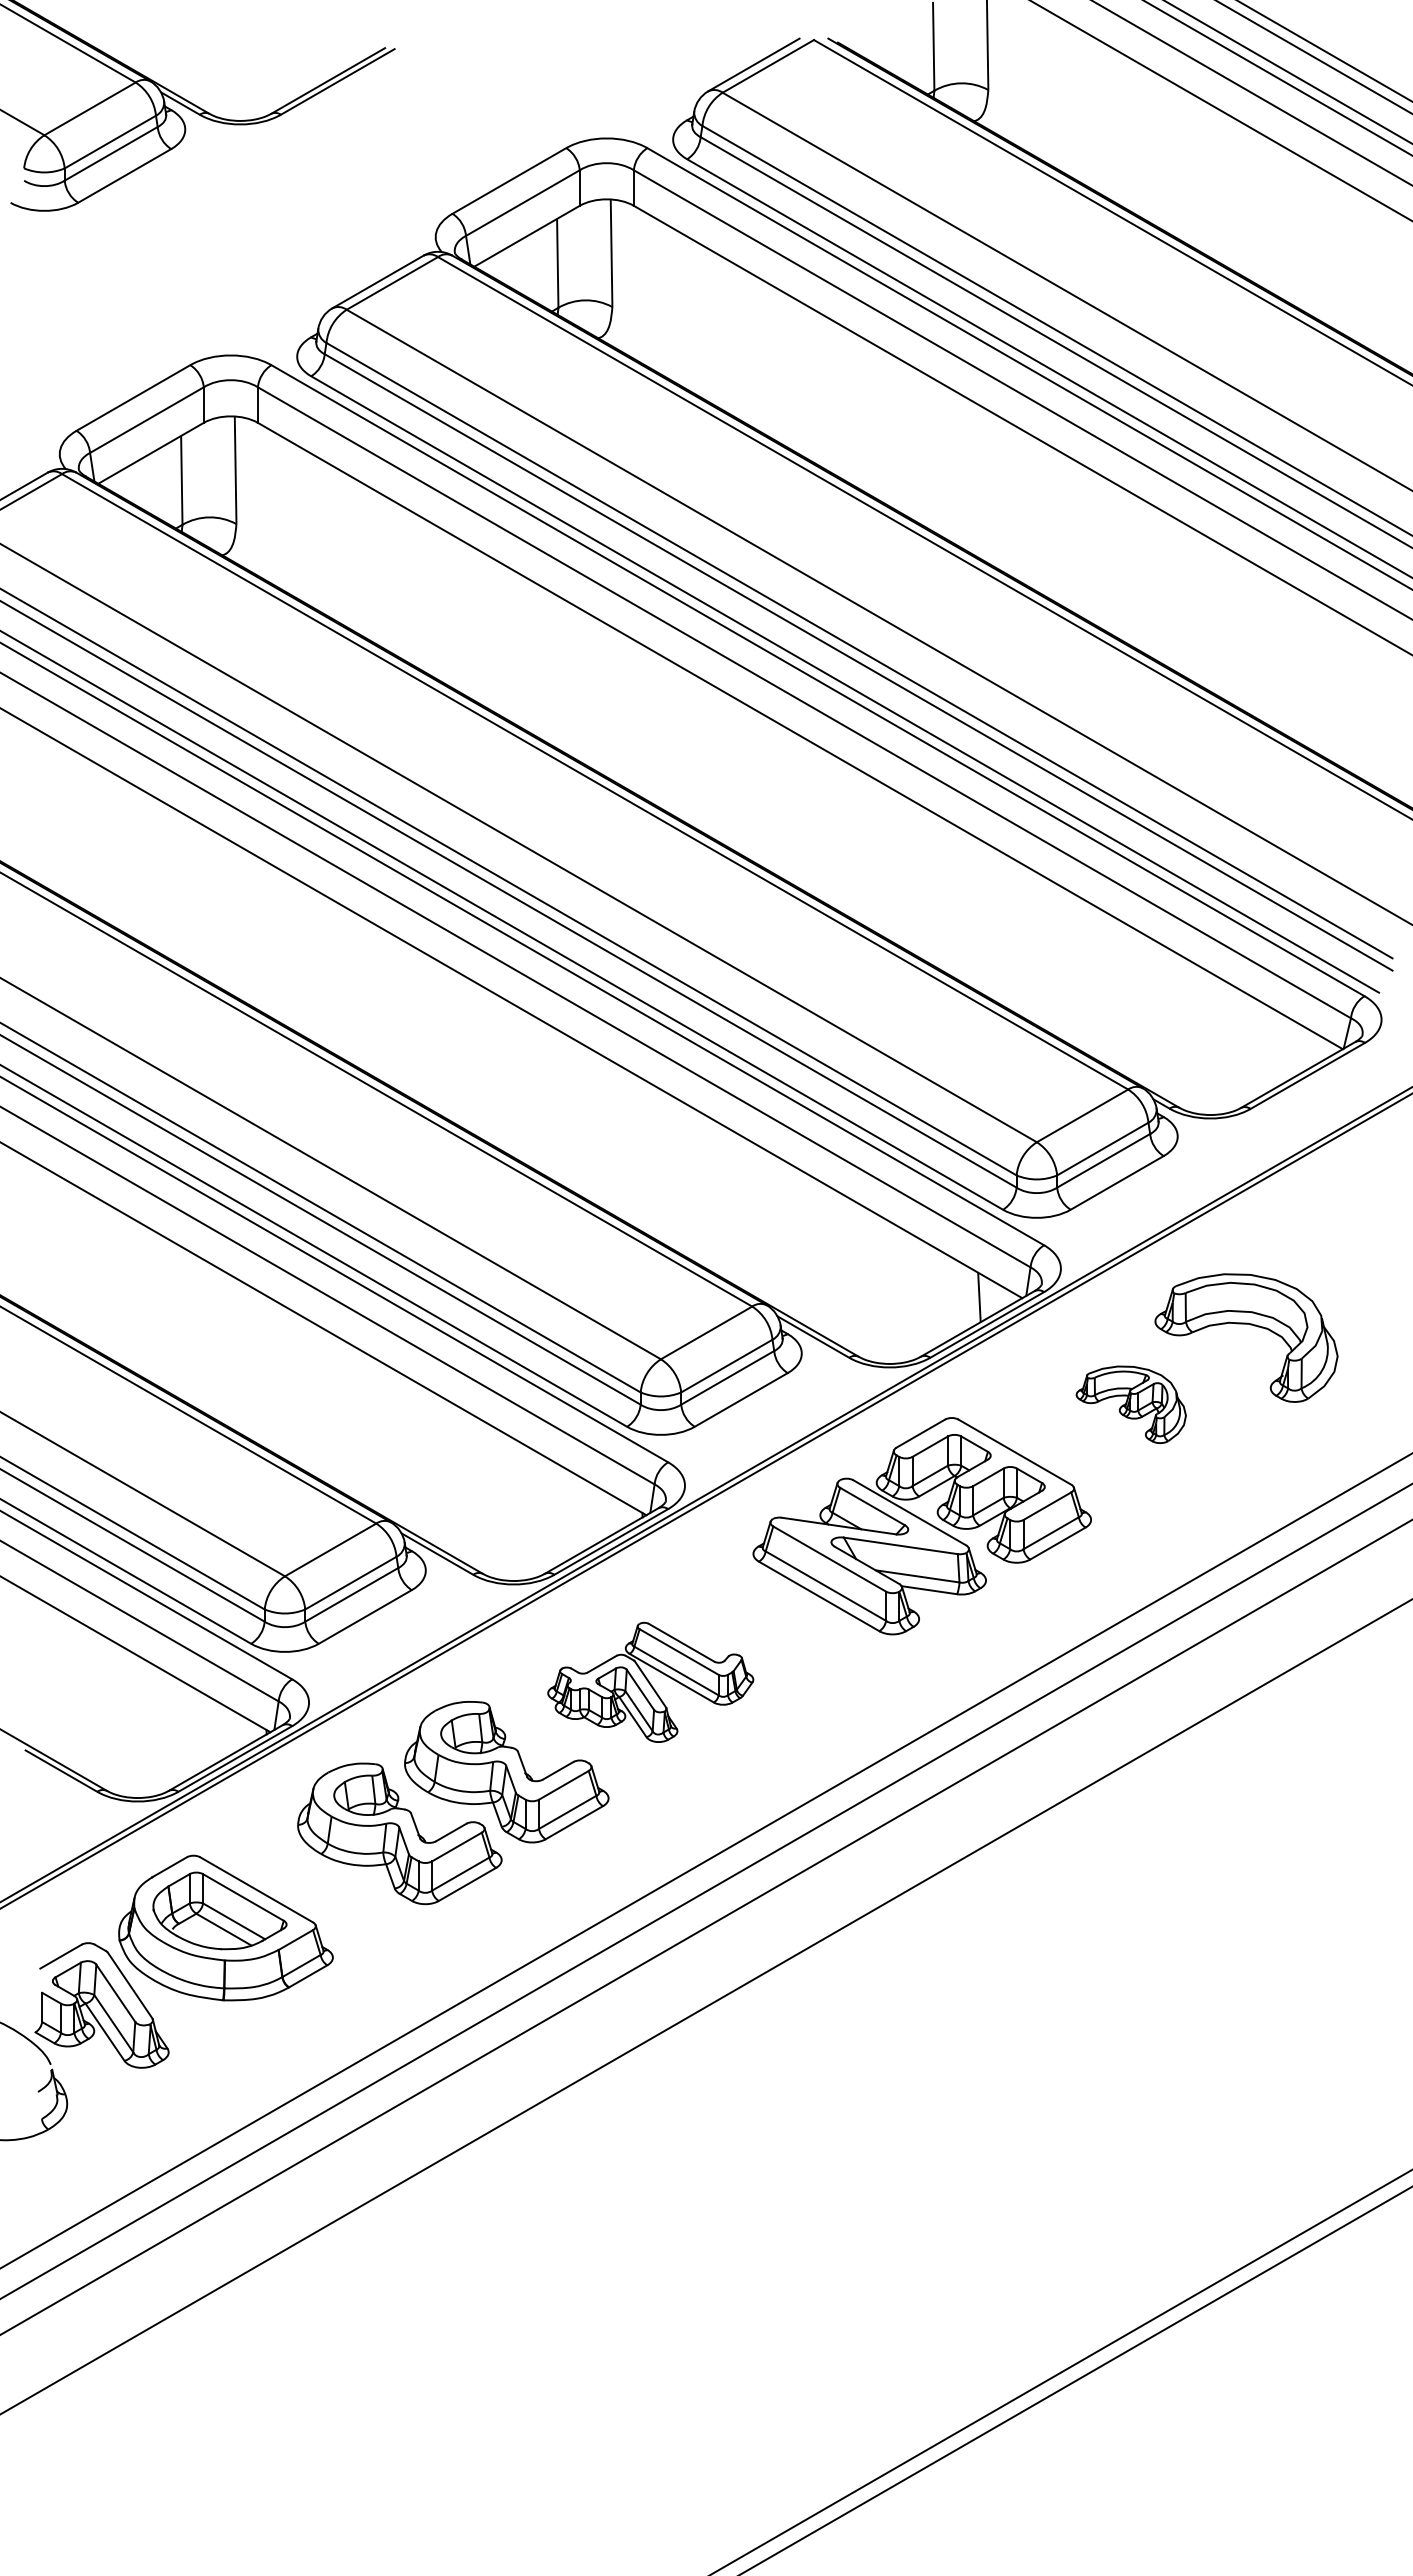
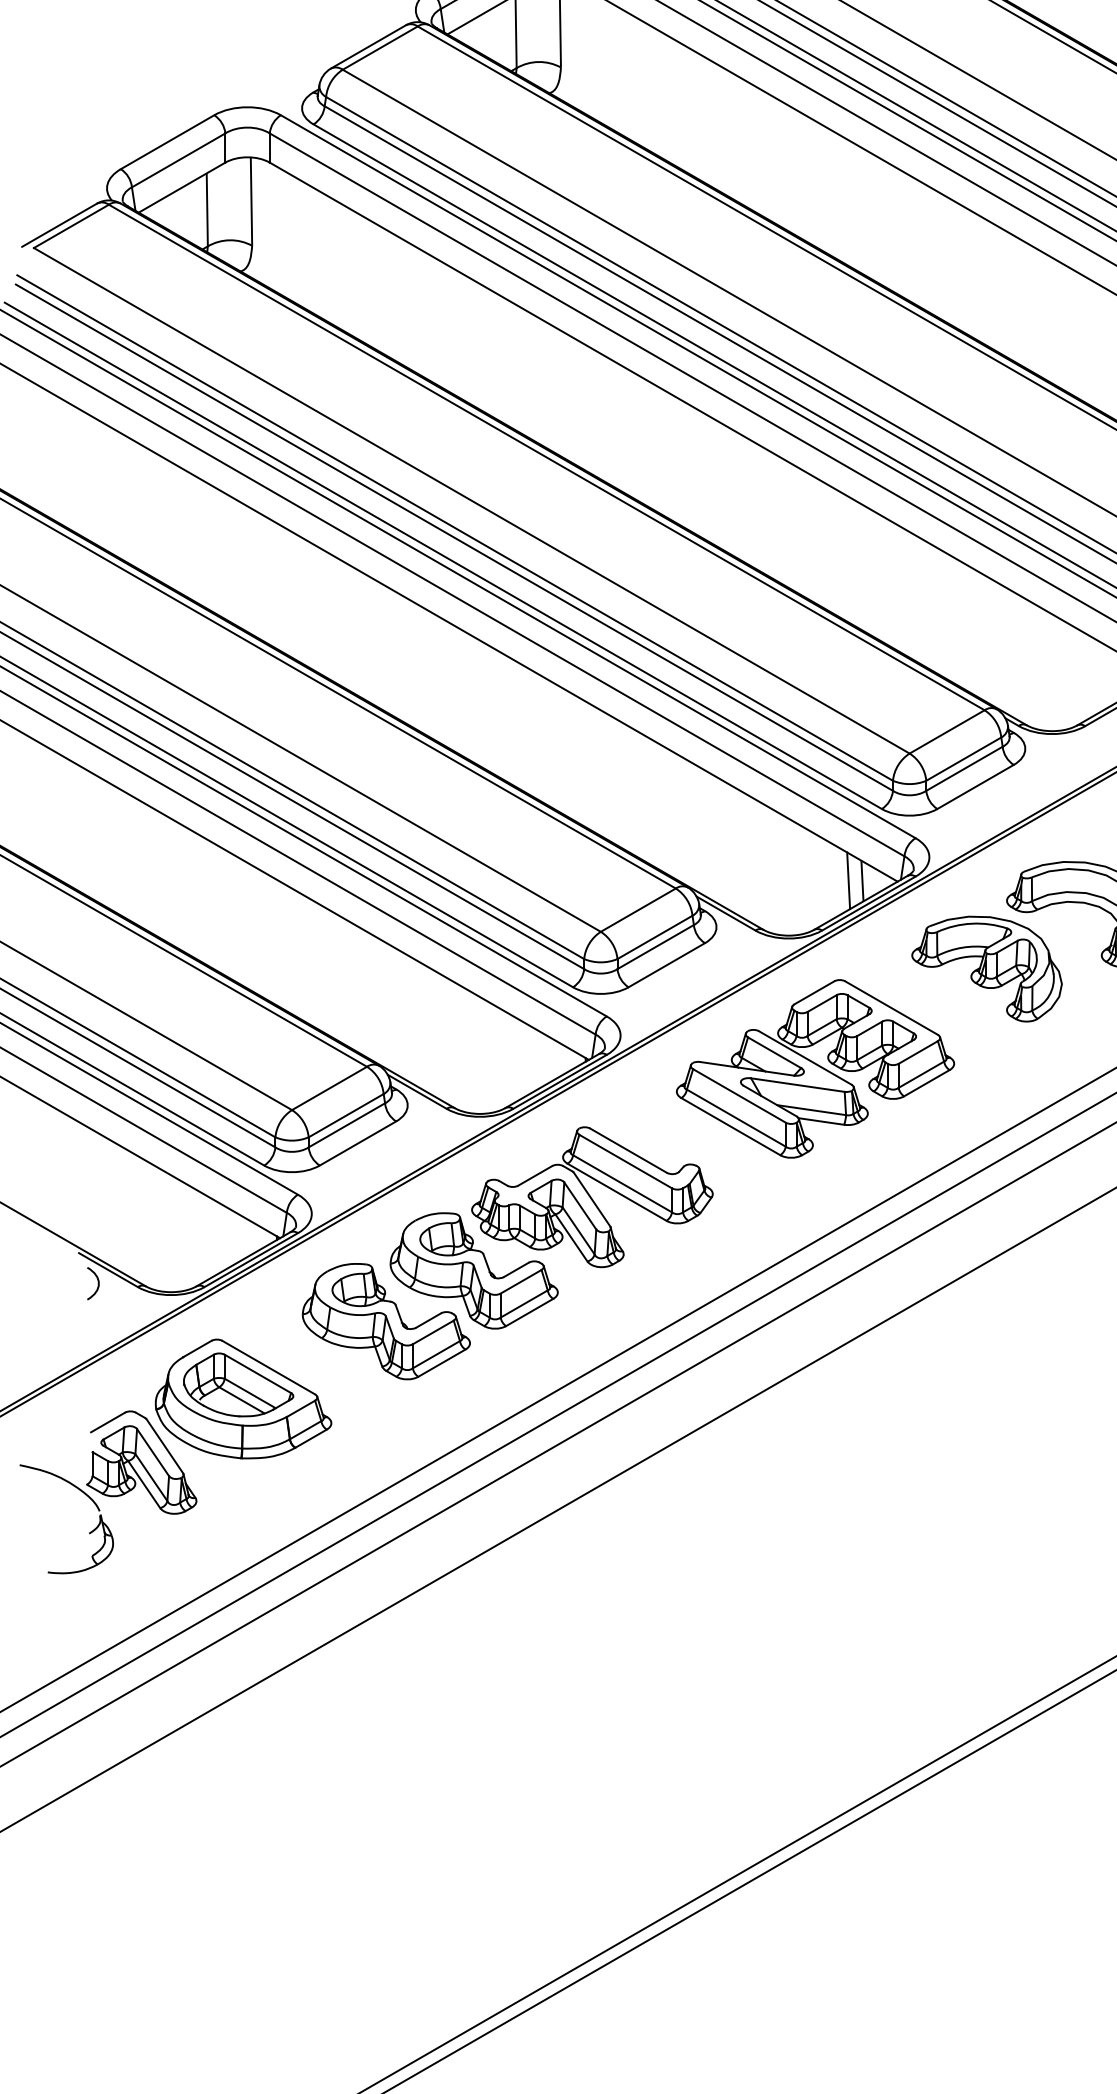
line: (962, 1296) -> (848, 880), added
part: (1131, 1404) -> (987, 968), size x1.67
part: (650, 1682) -> (592, 1197), size x1.43
curve: (48, 1786) -> (97, 1282), added

